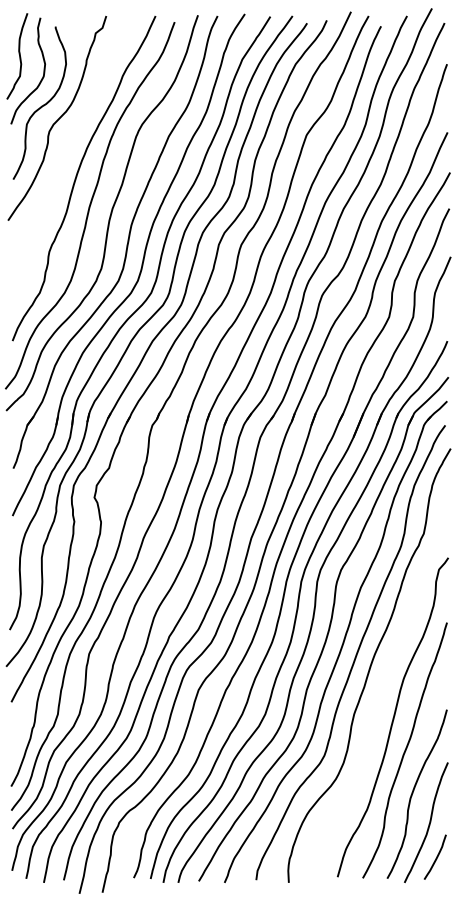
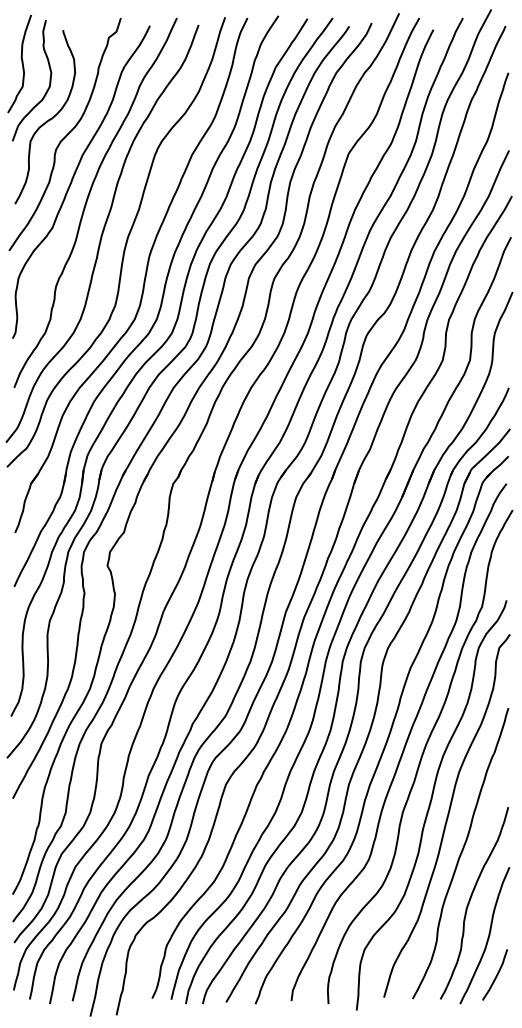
curve: (65, 156) -> (74, 177), added
curve: (379, 706) -> (431, 803), added

